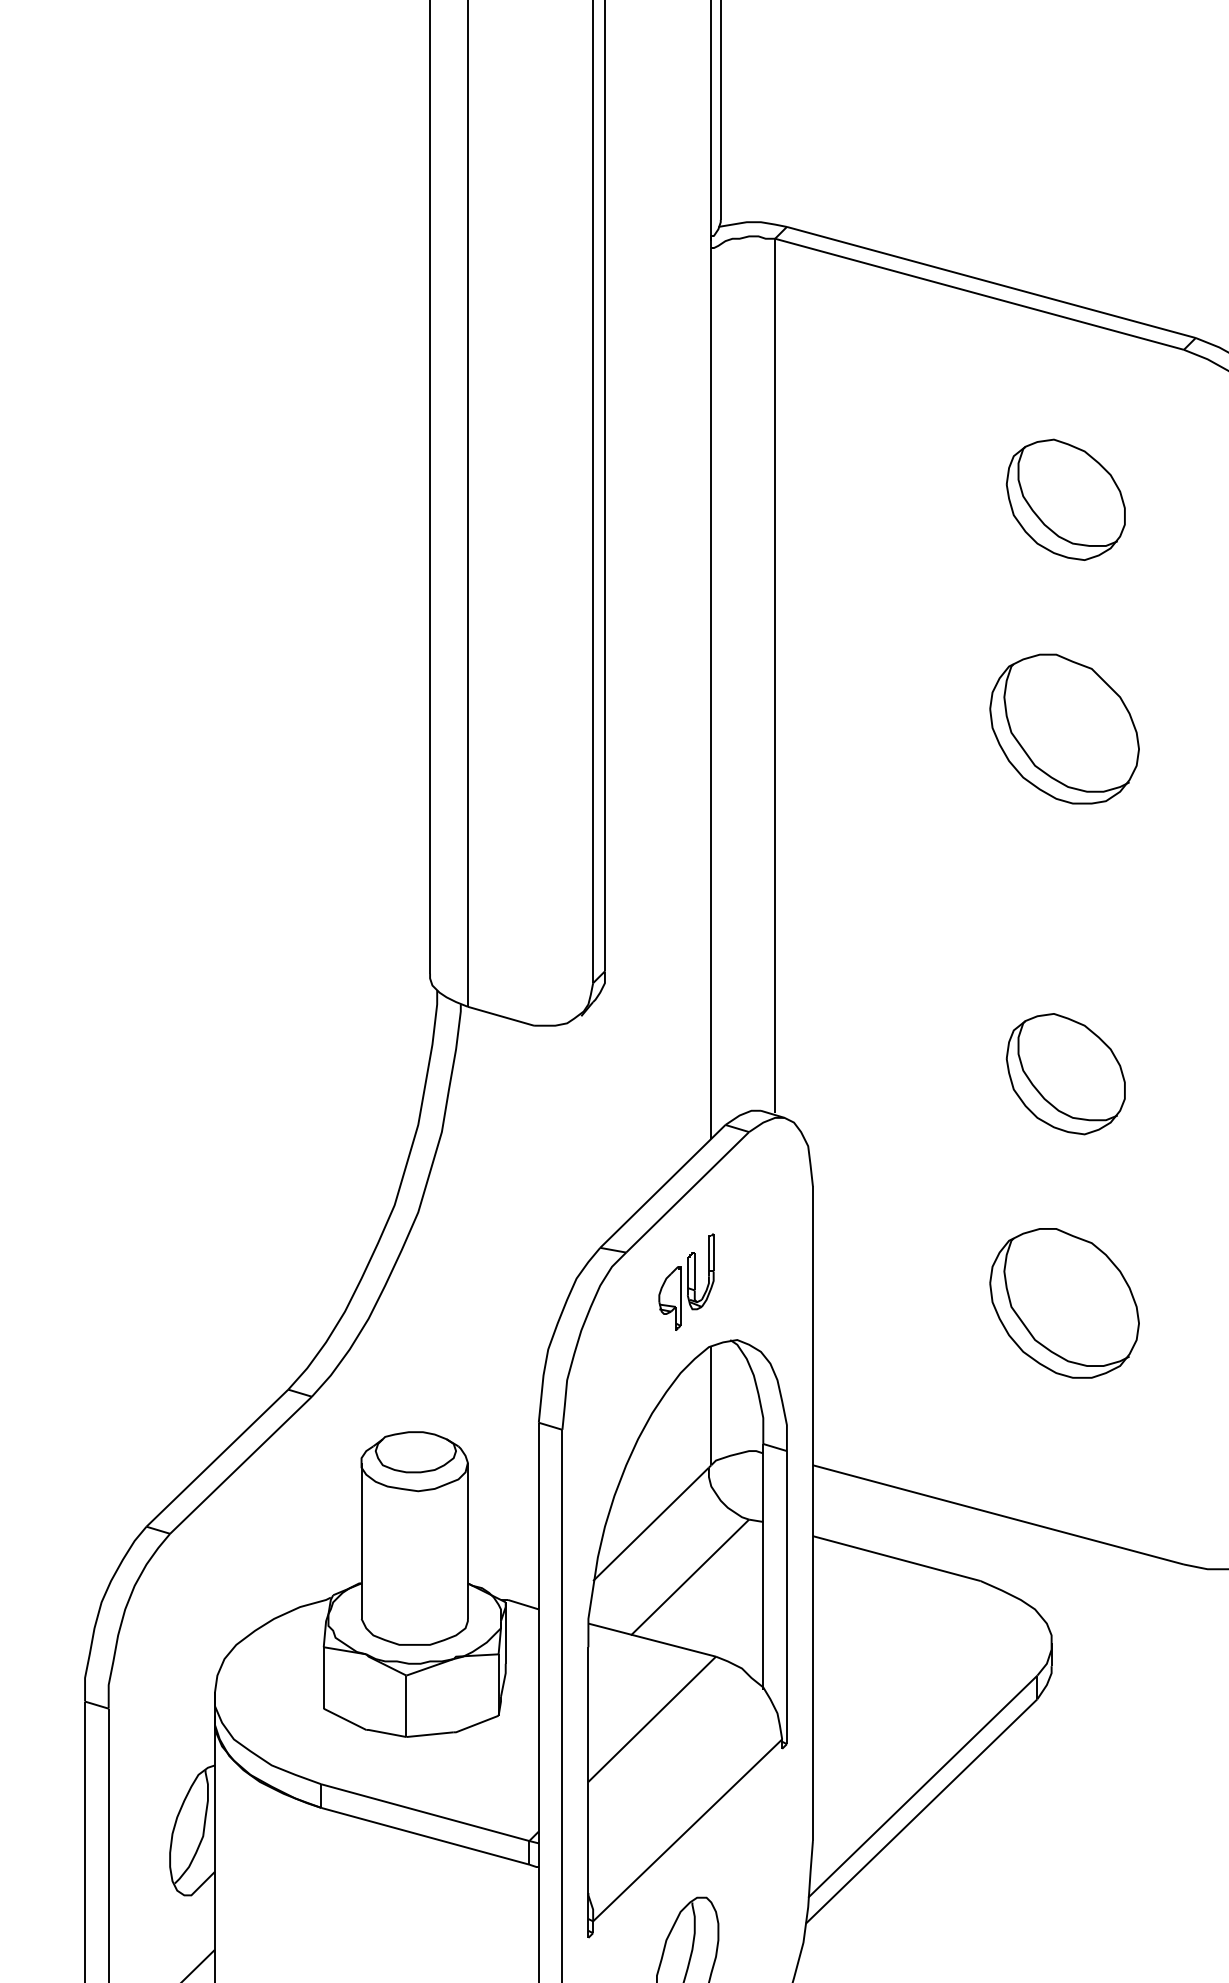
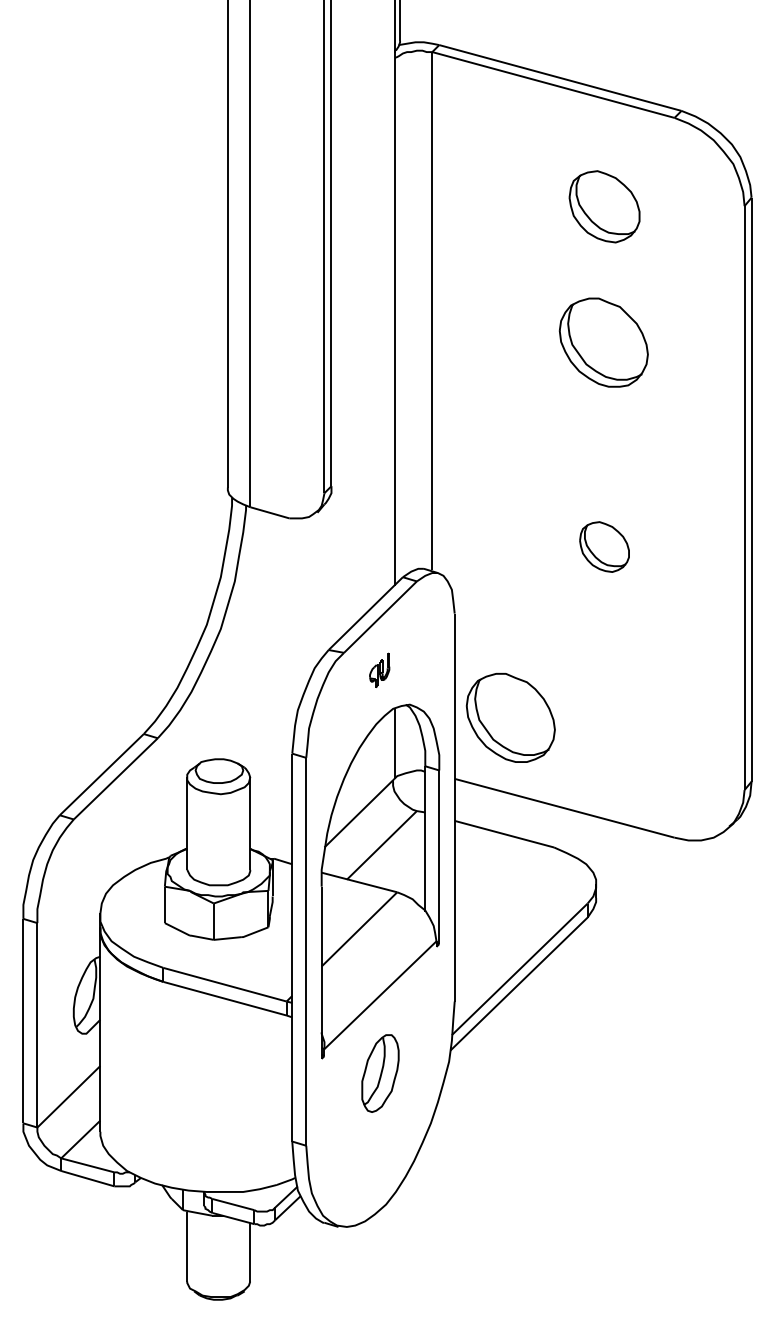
part: (1065, 1073) -> (604, 546), size x0.7
part: (686, 1282) -> (379, 670), size x0.6
part: (1064, 1302) -> (510, 717), moved

